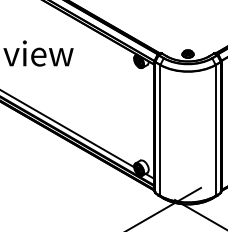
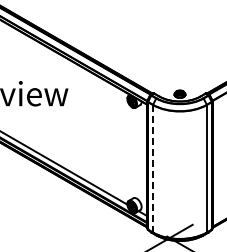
line: (159, 130) -> (152, 168), solid -> dashed

